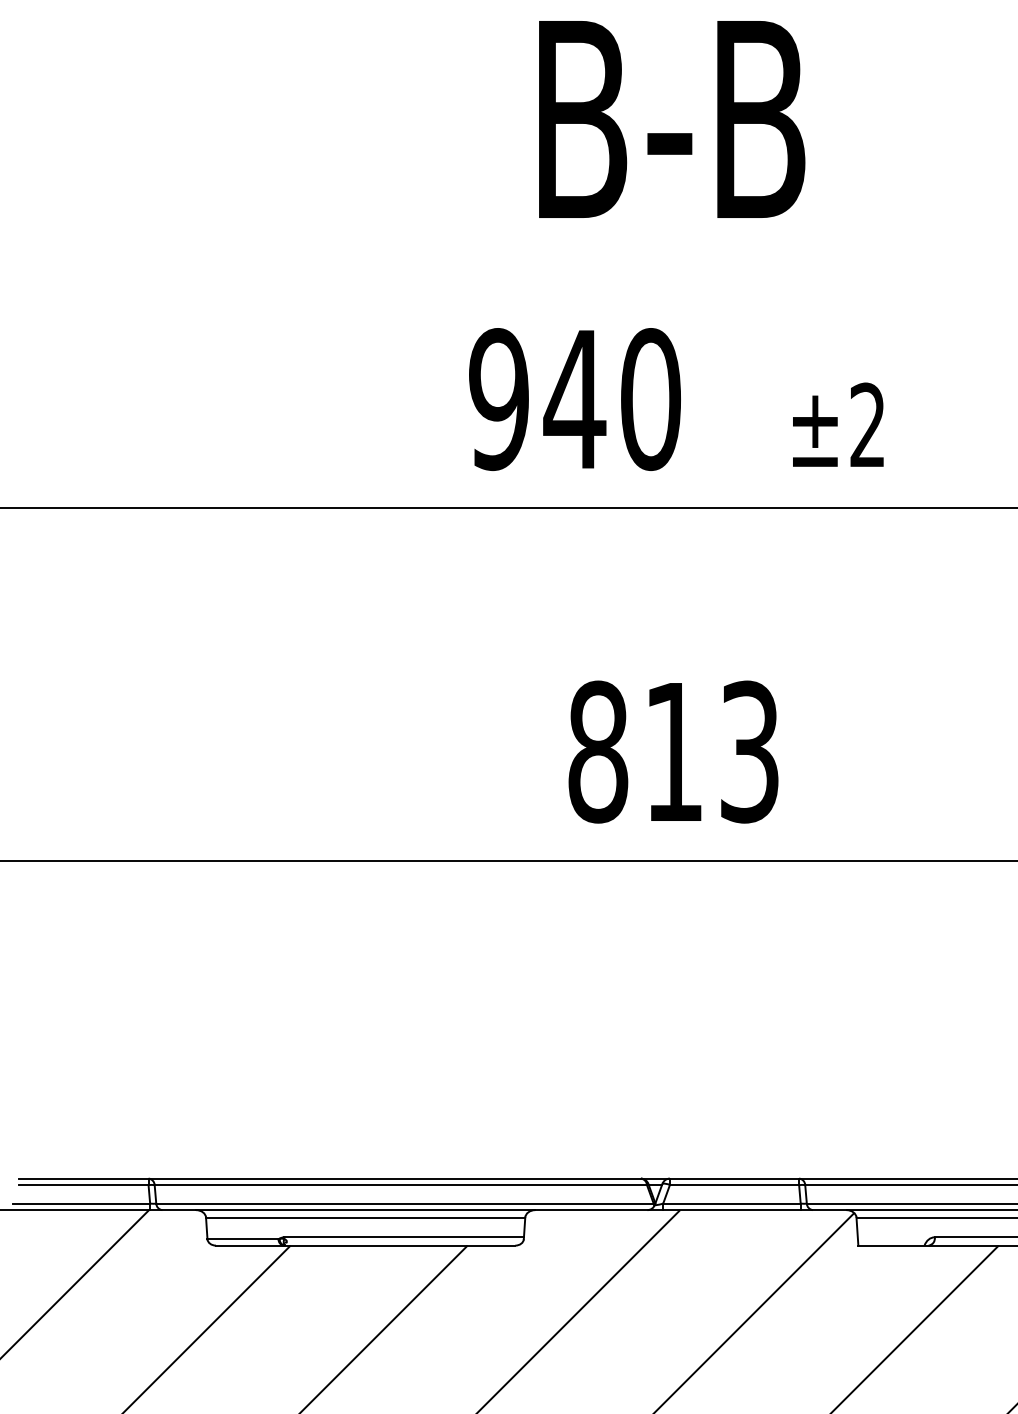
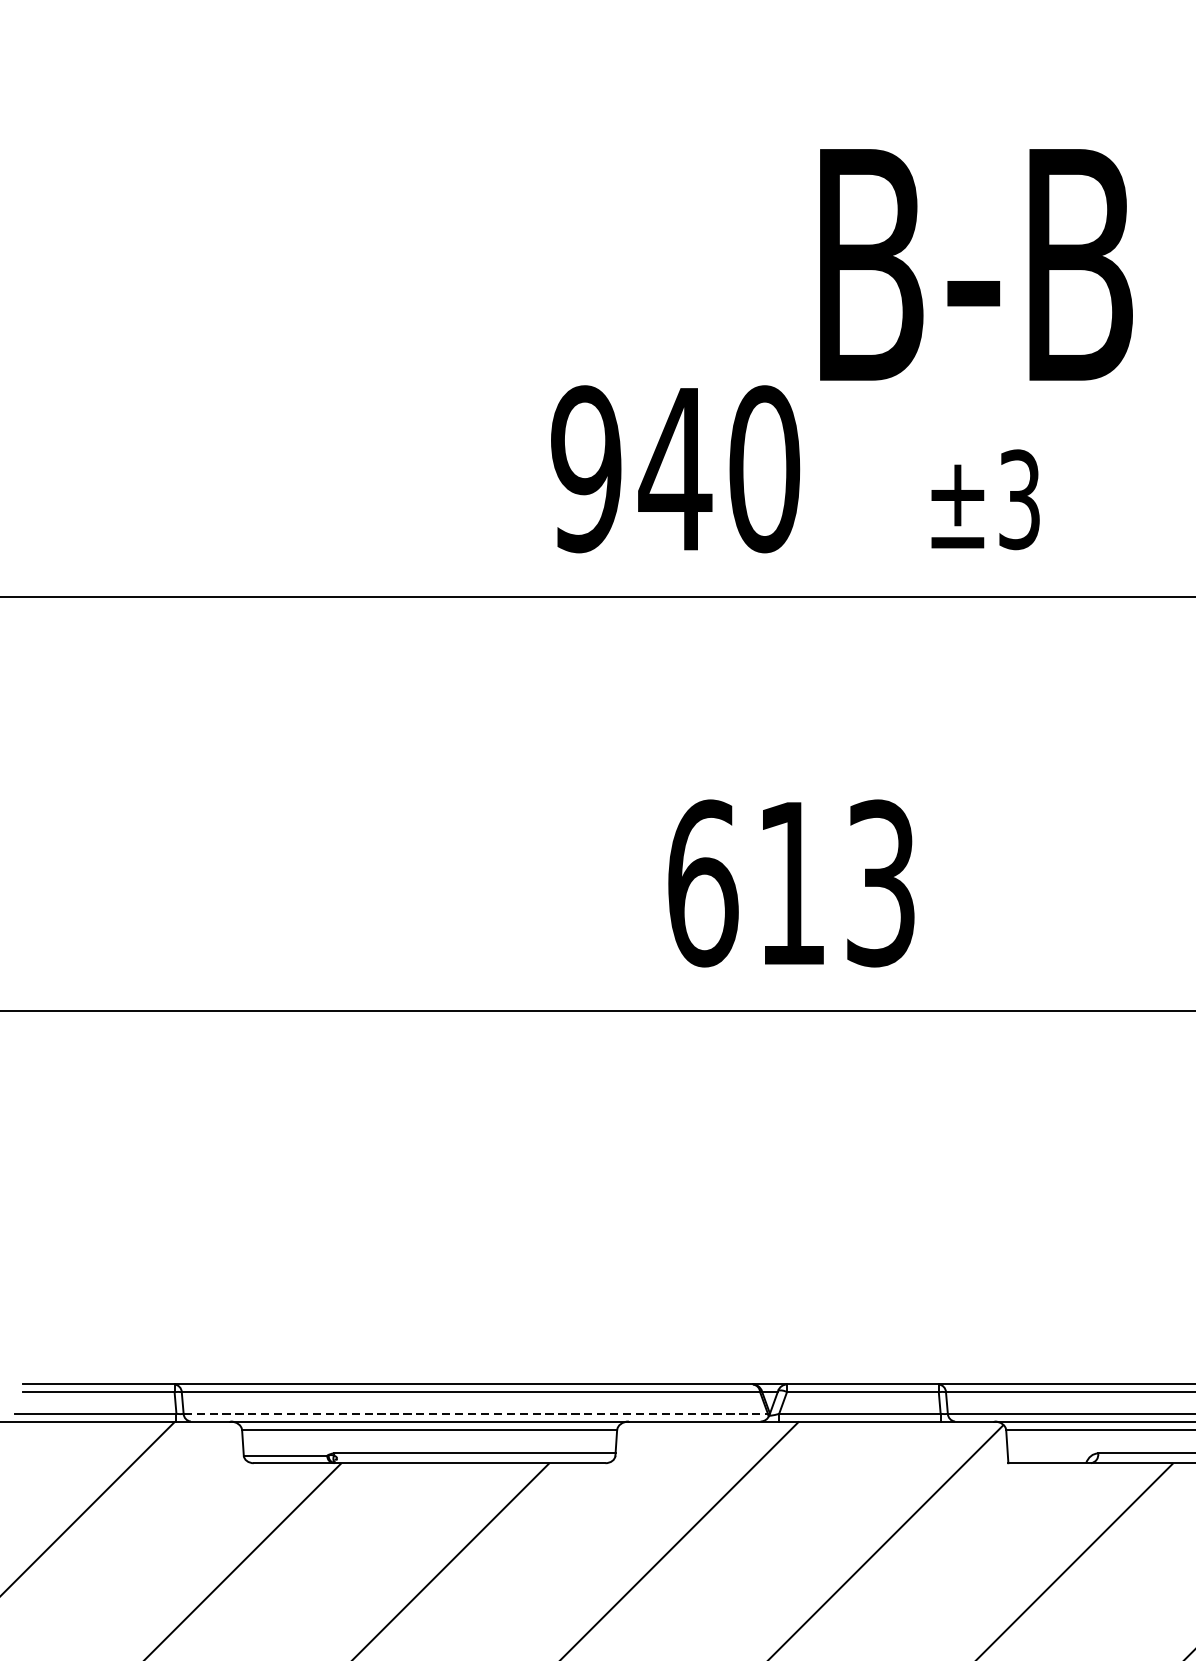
text: (672, 119) -> (976, 264), moved
text: (867, 425) -> (1019, 499), ±2 -> ±3
text: (598, 751) -> (703, 882), 813 -> 613
line: (404, 1203) -> (475, 1413), solid -> dashed

